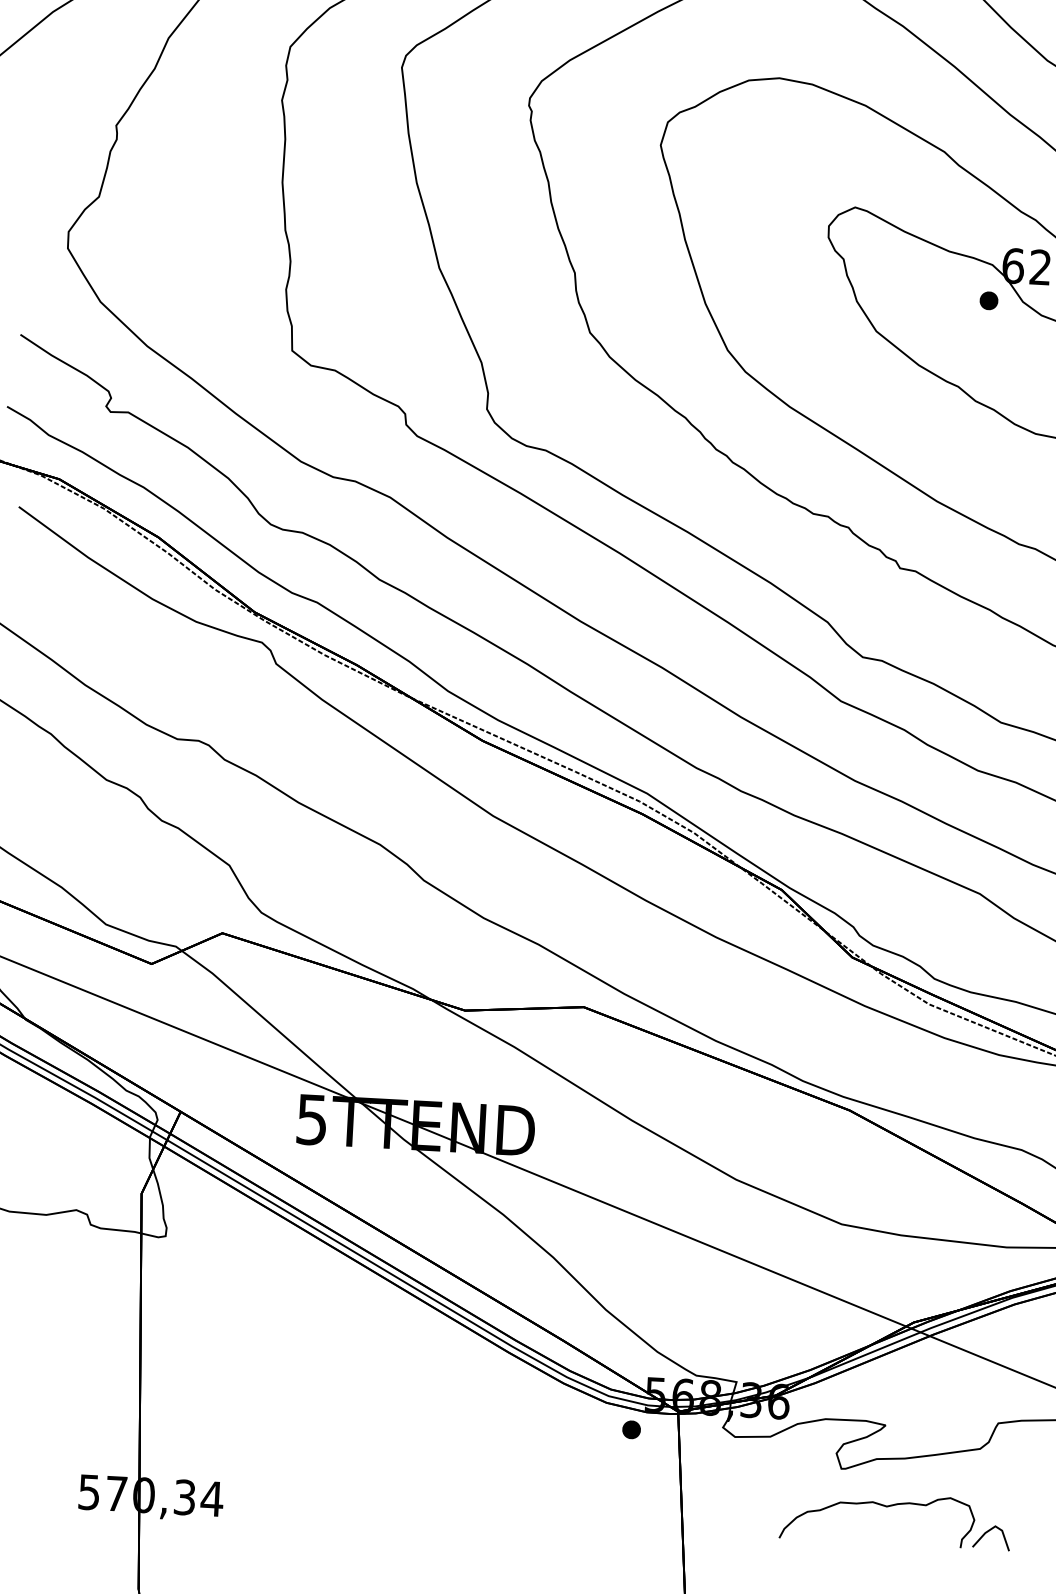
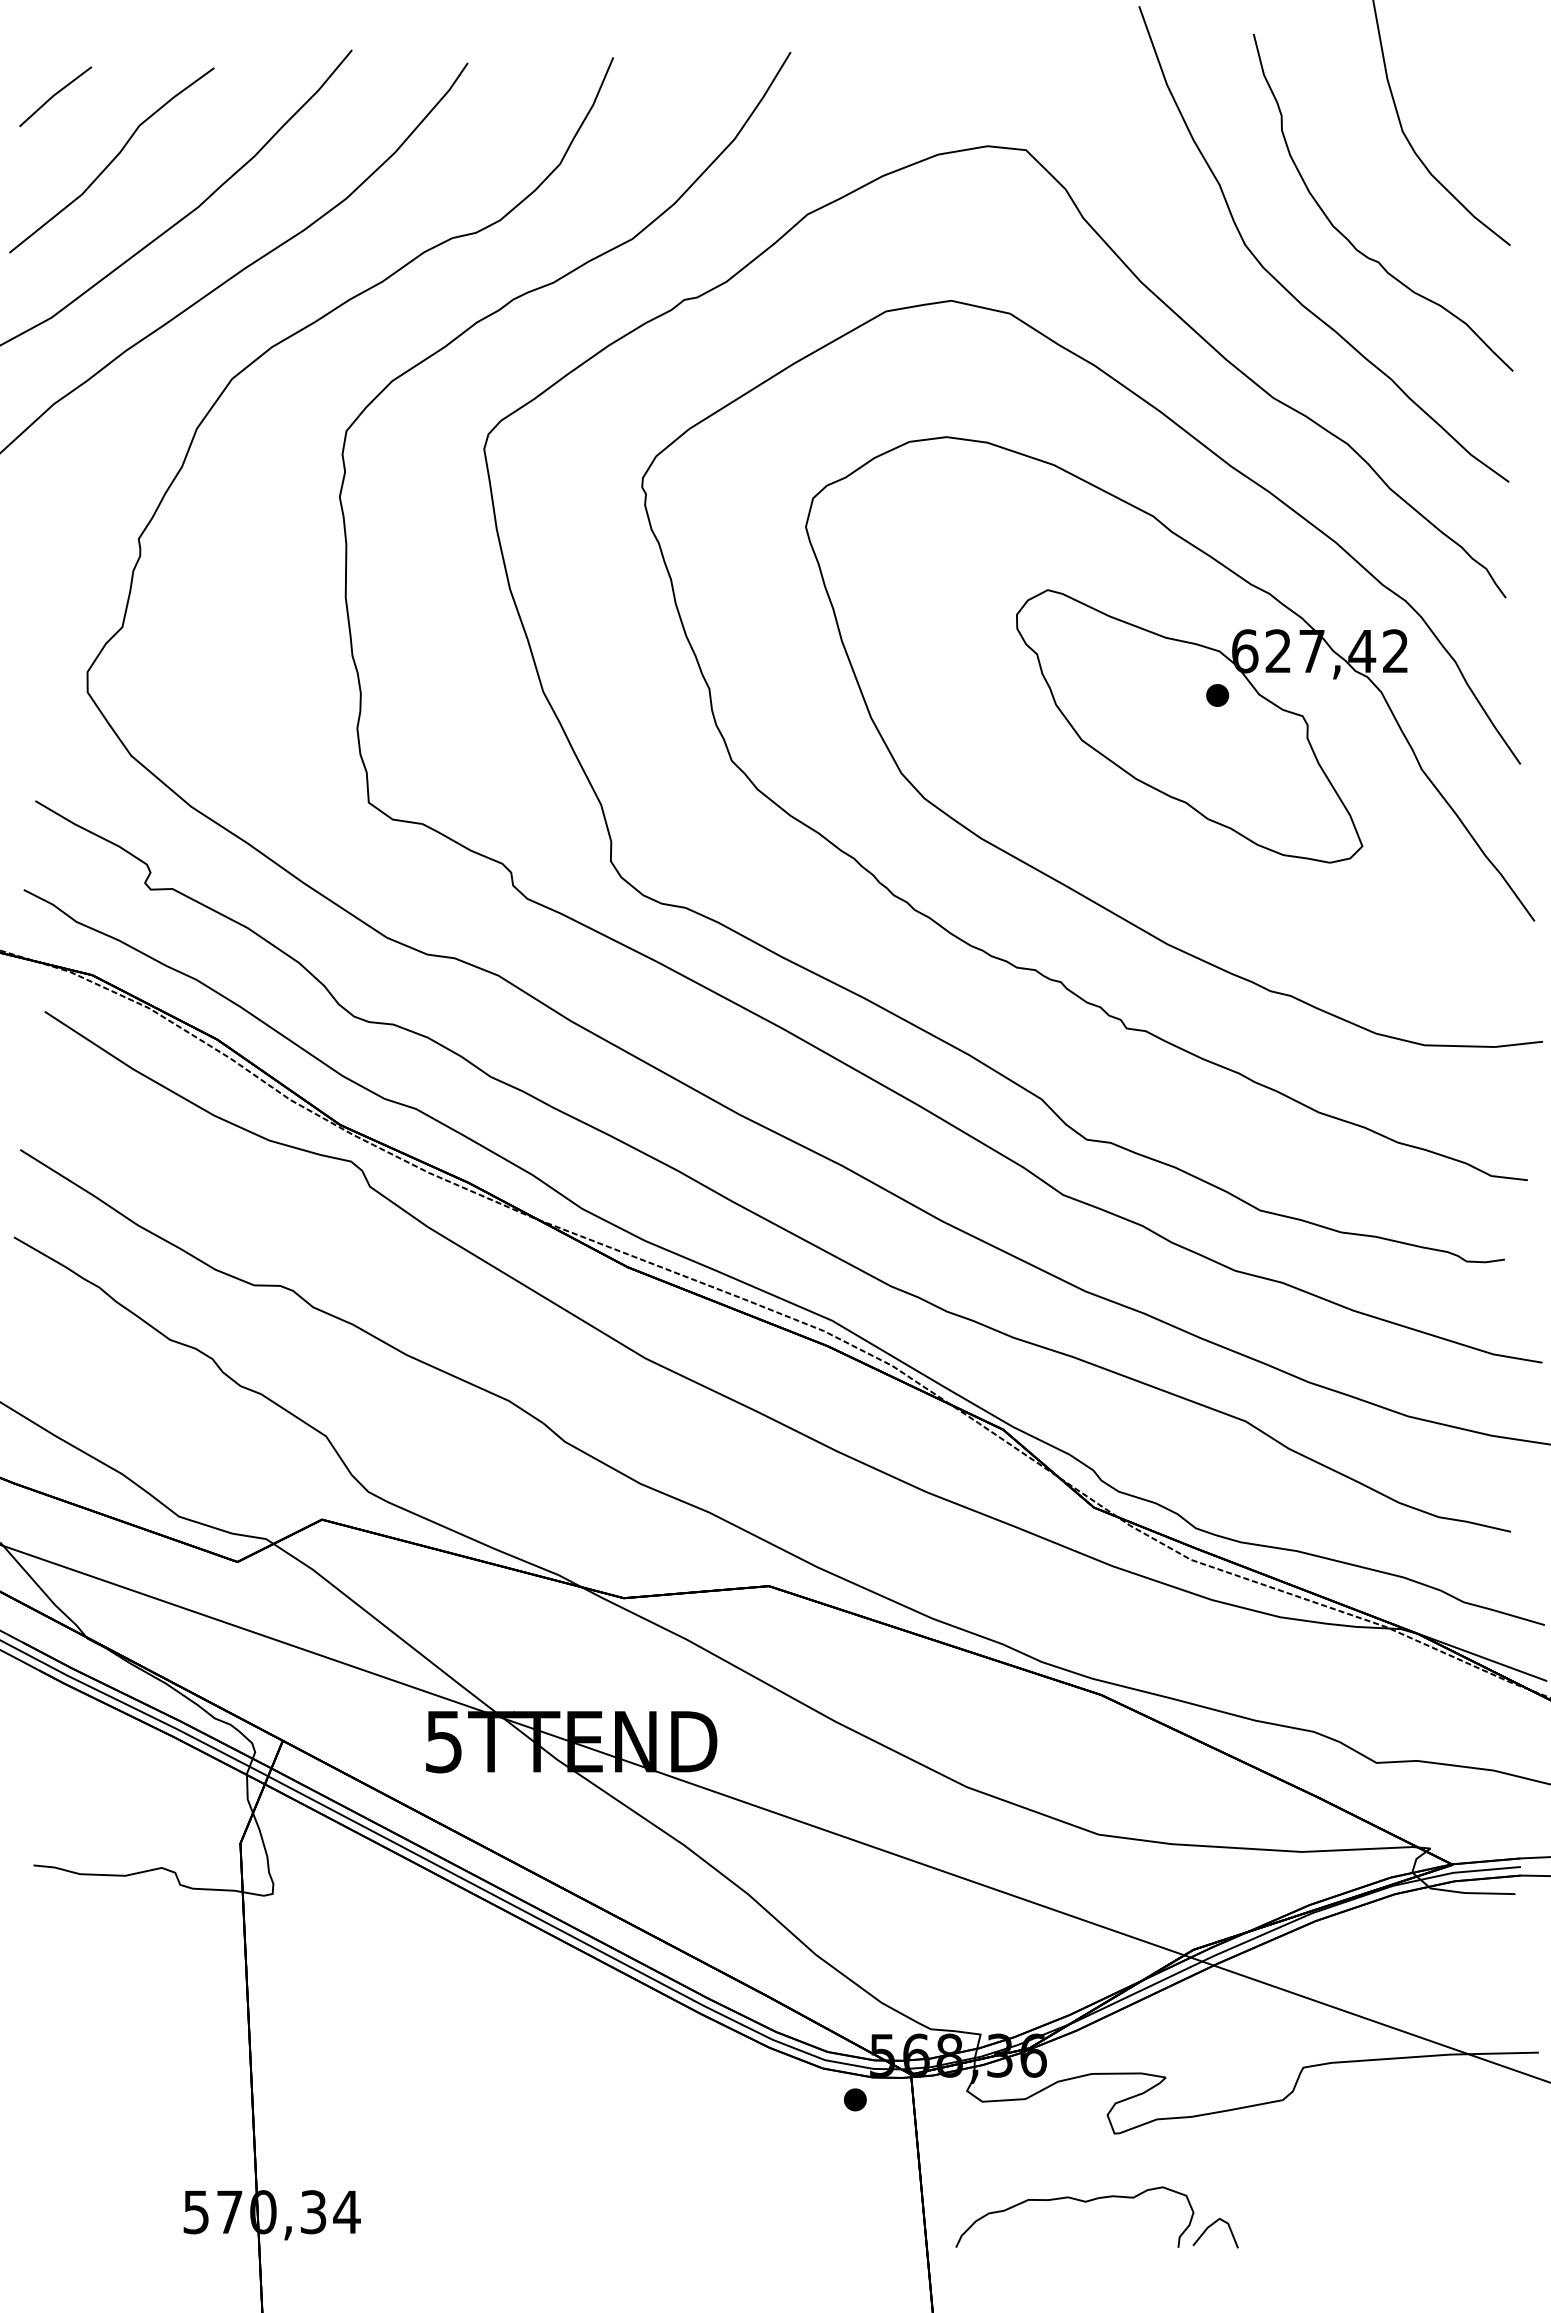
part: (891, 1506) -> (1091, 2201), moved

